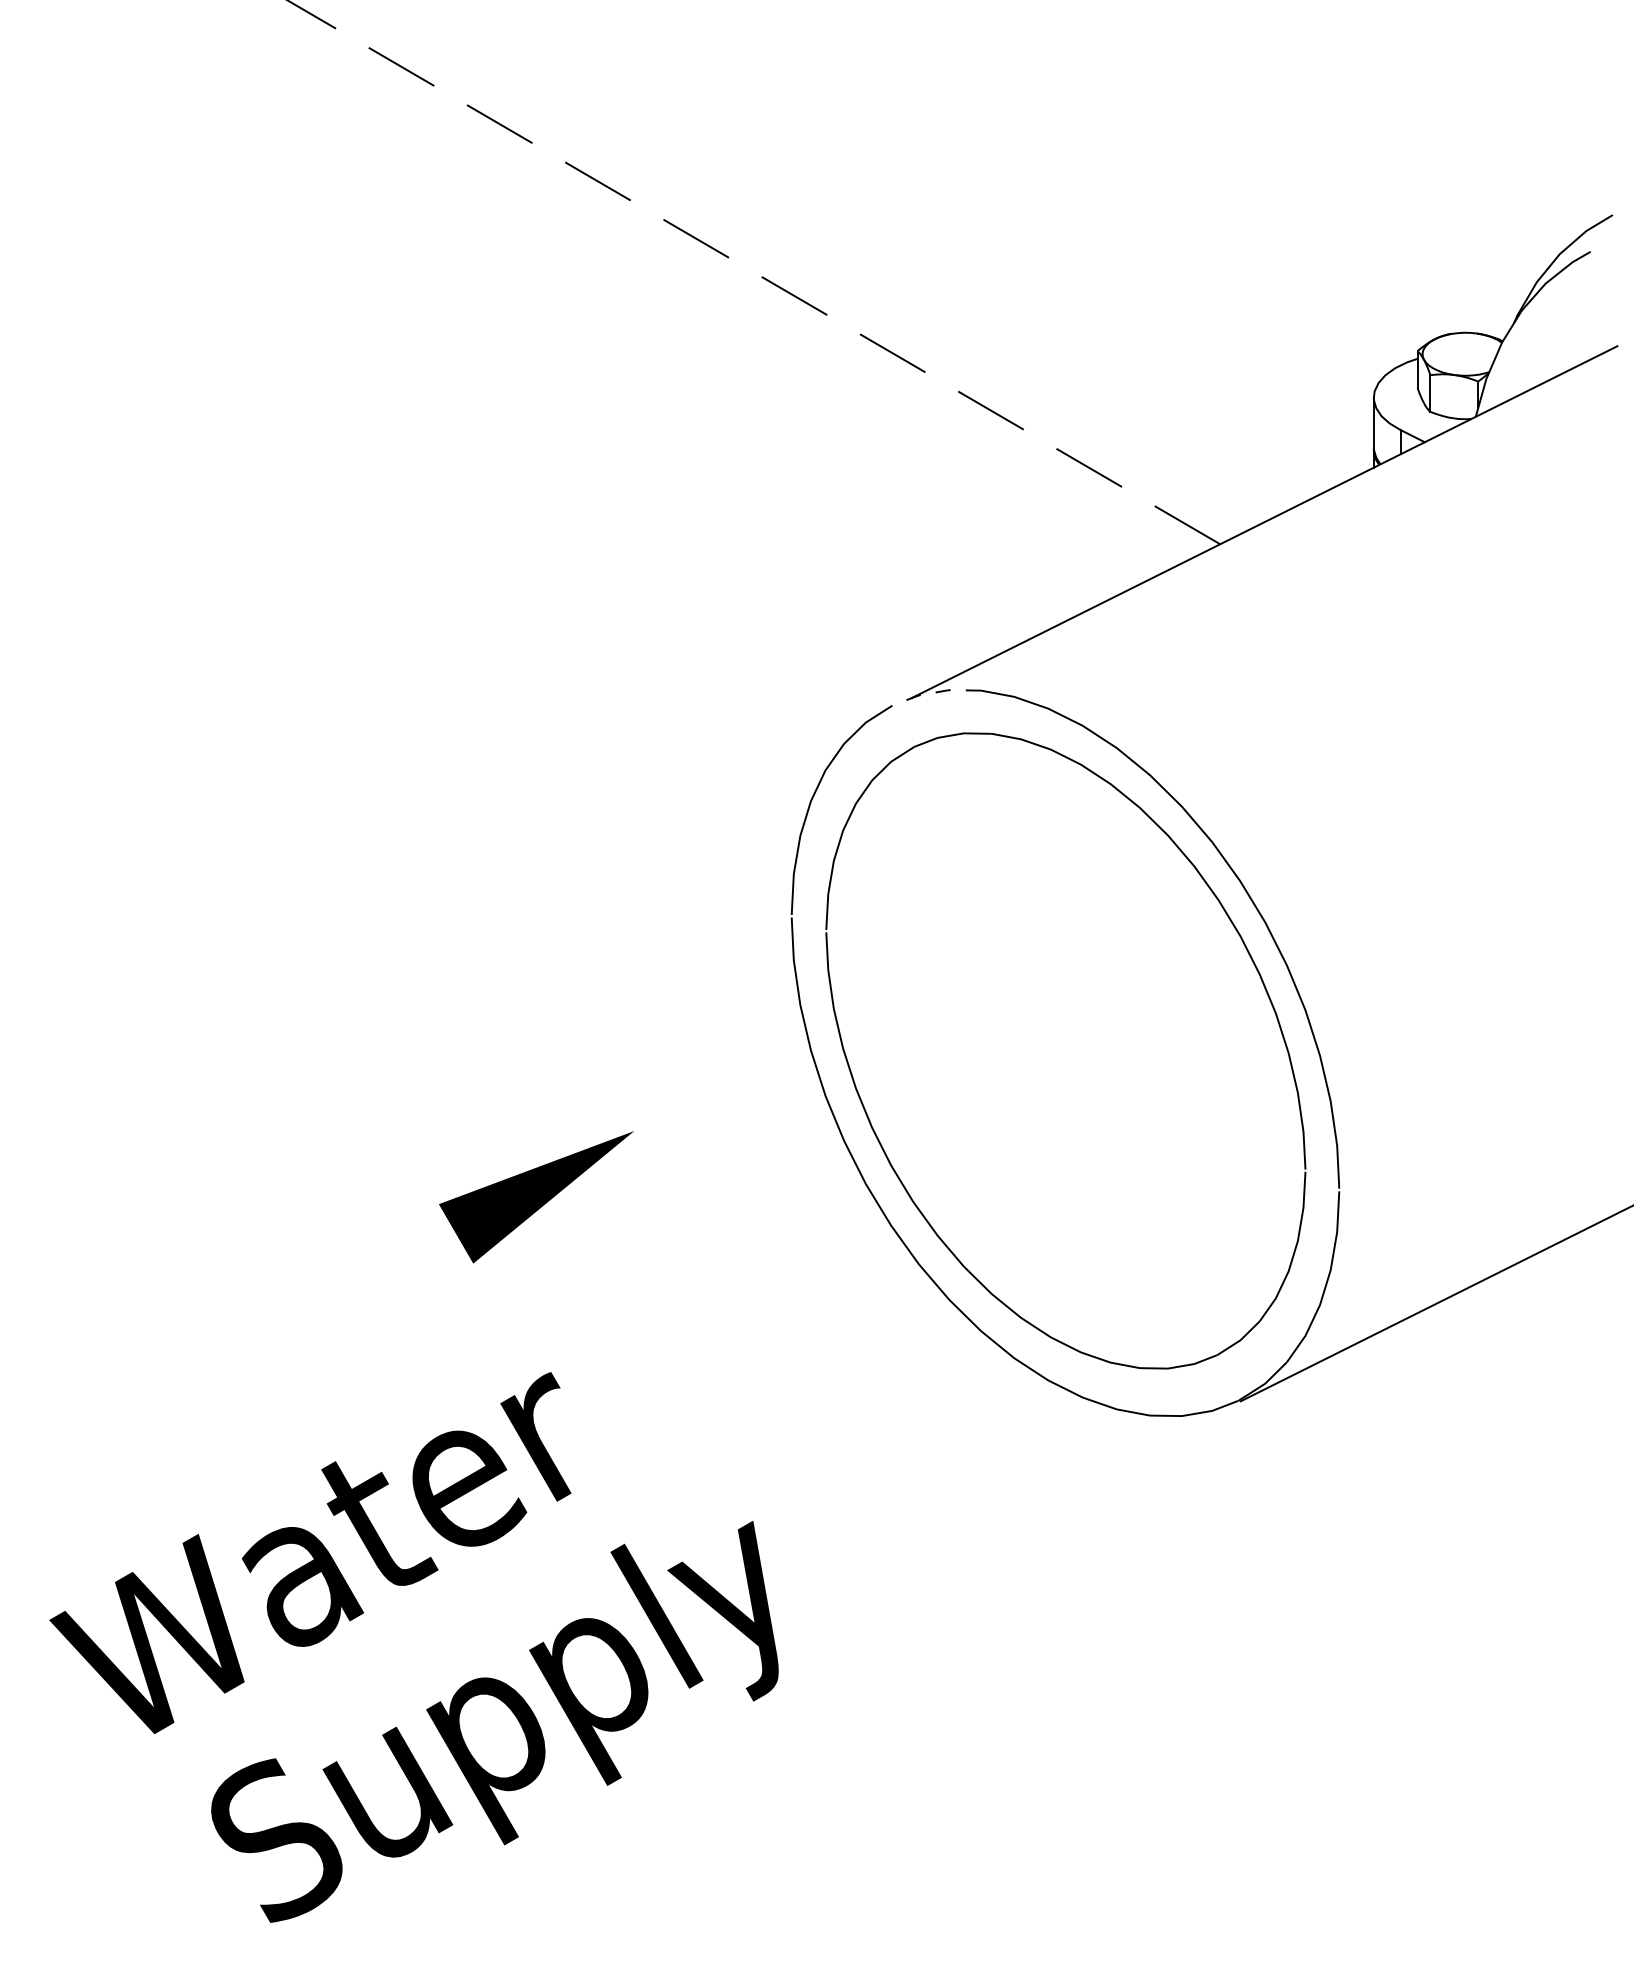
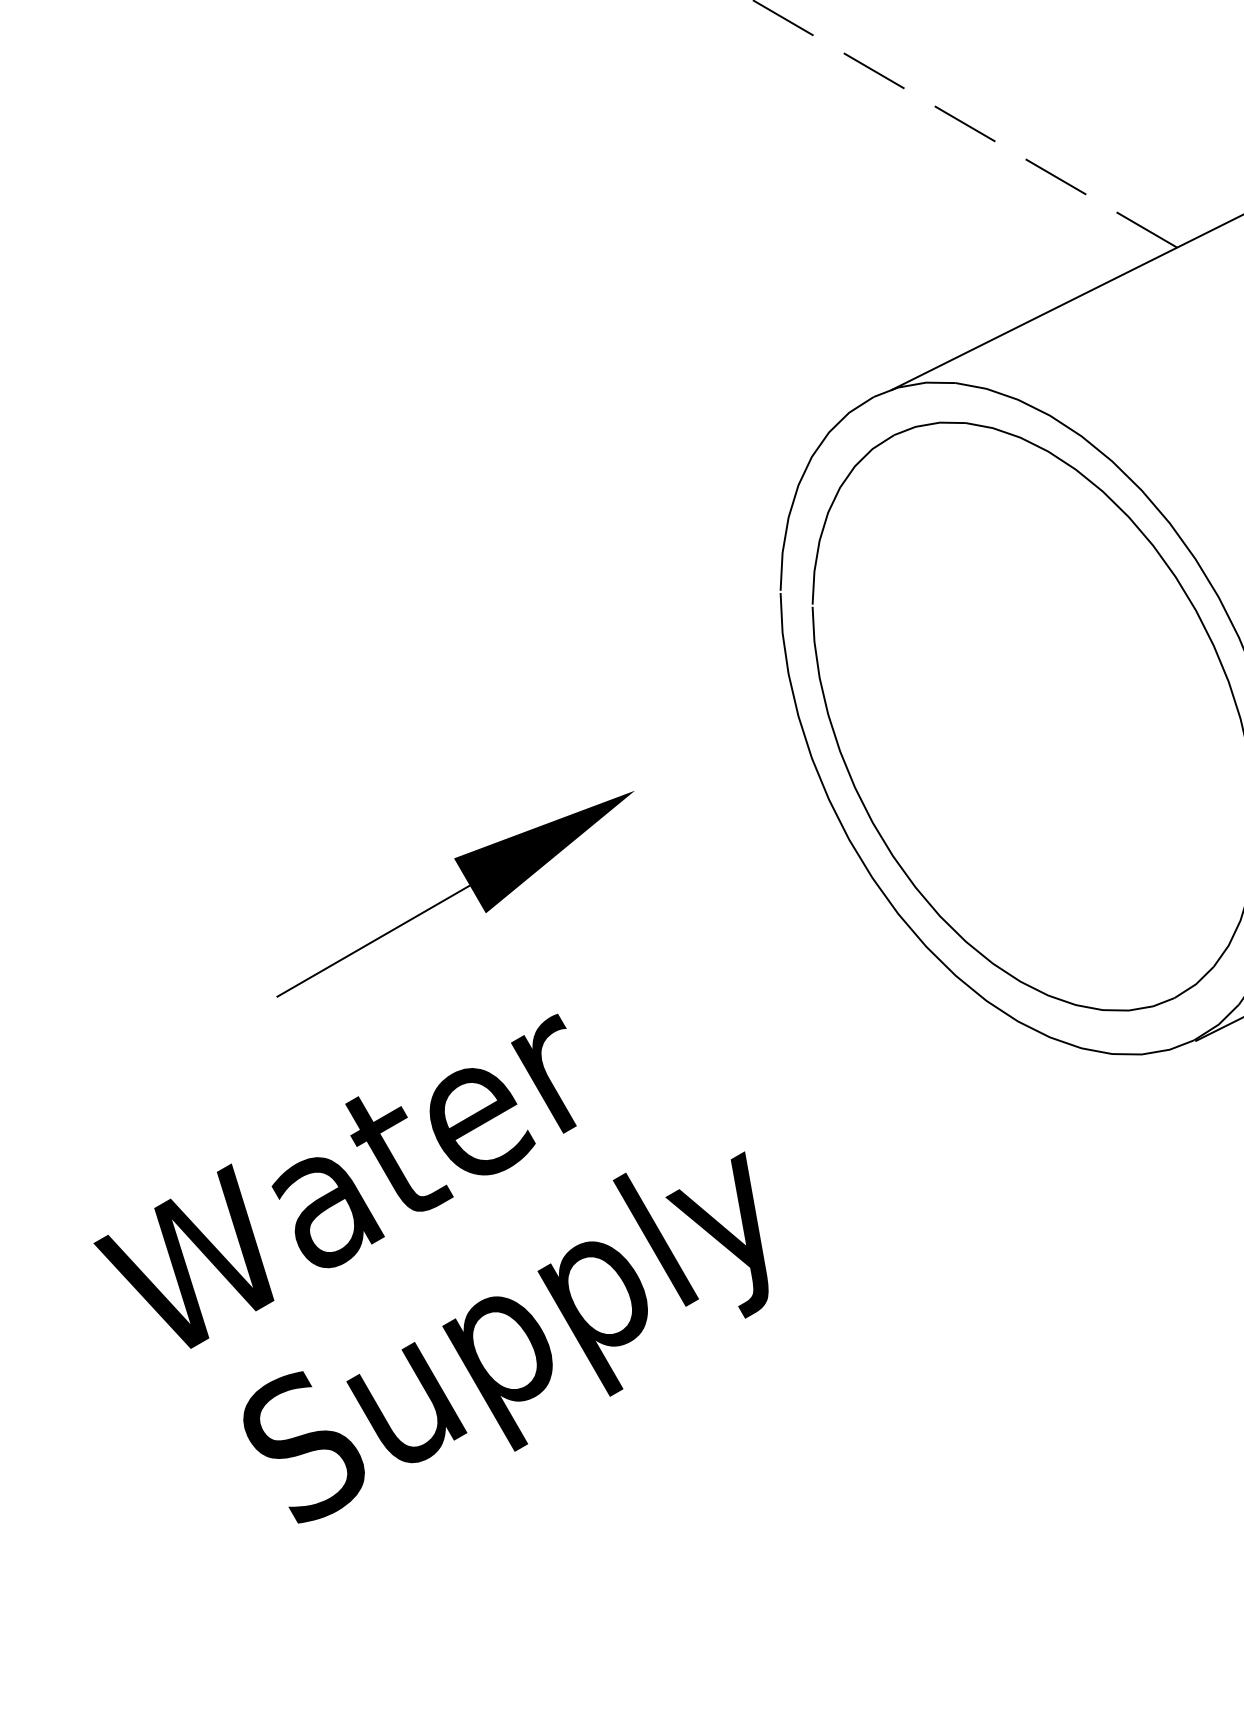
line: (935, 692) -> (913, 384), dashed -> solid
line: (351, 1293) -> (373, 941), added

